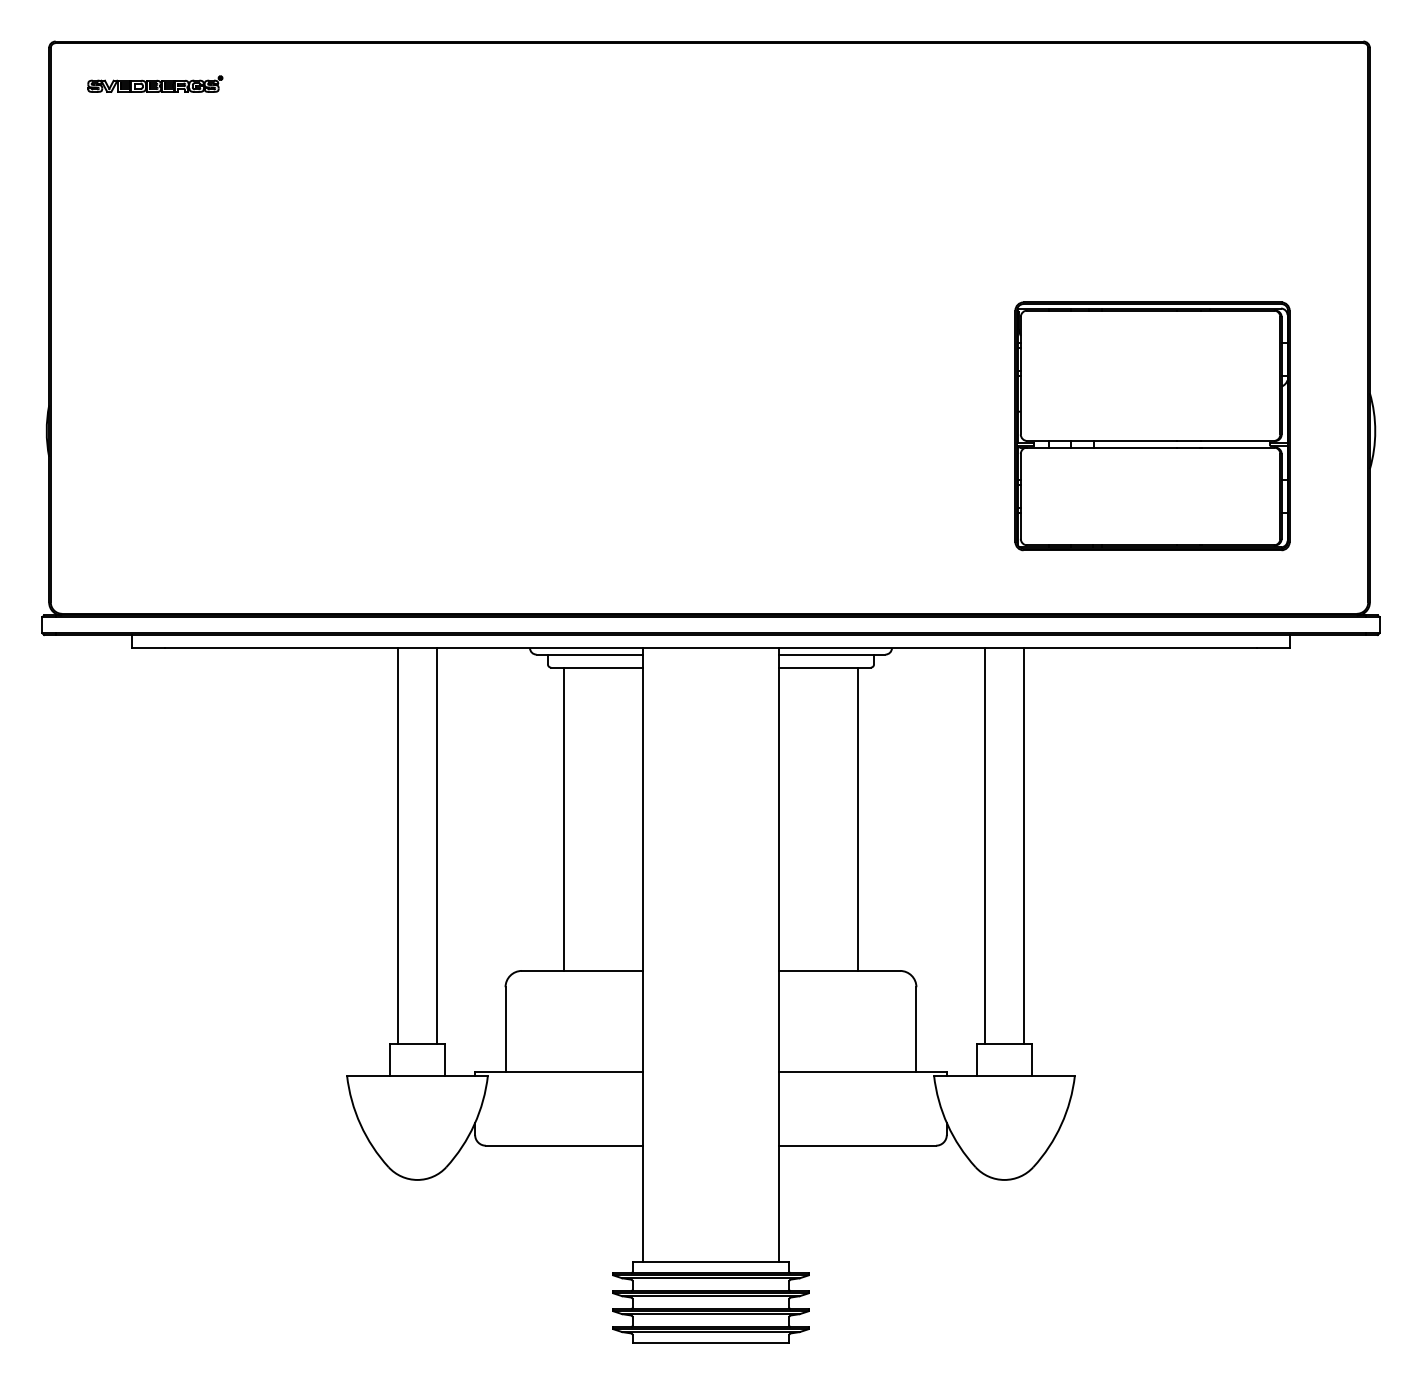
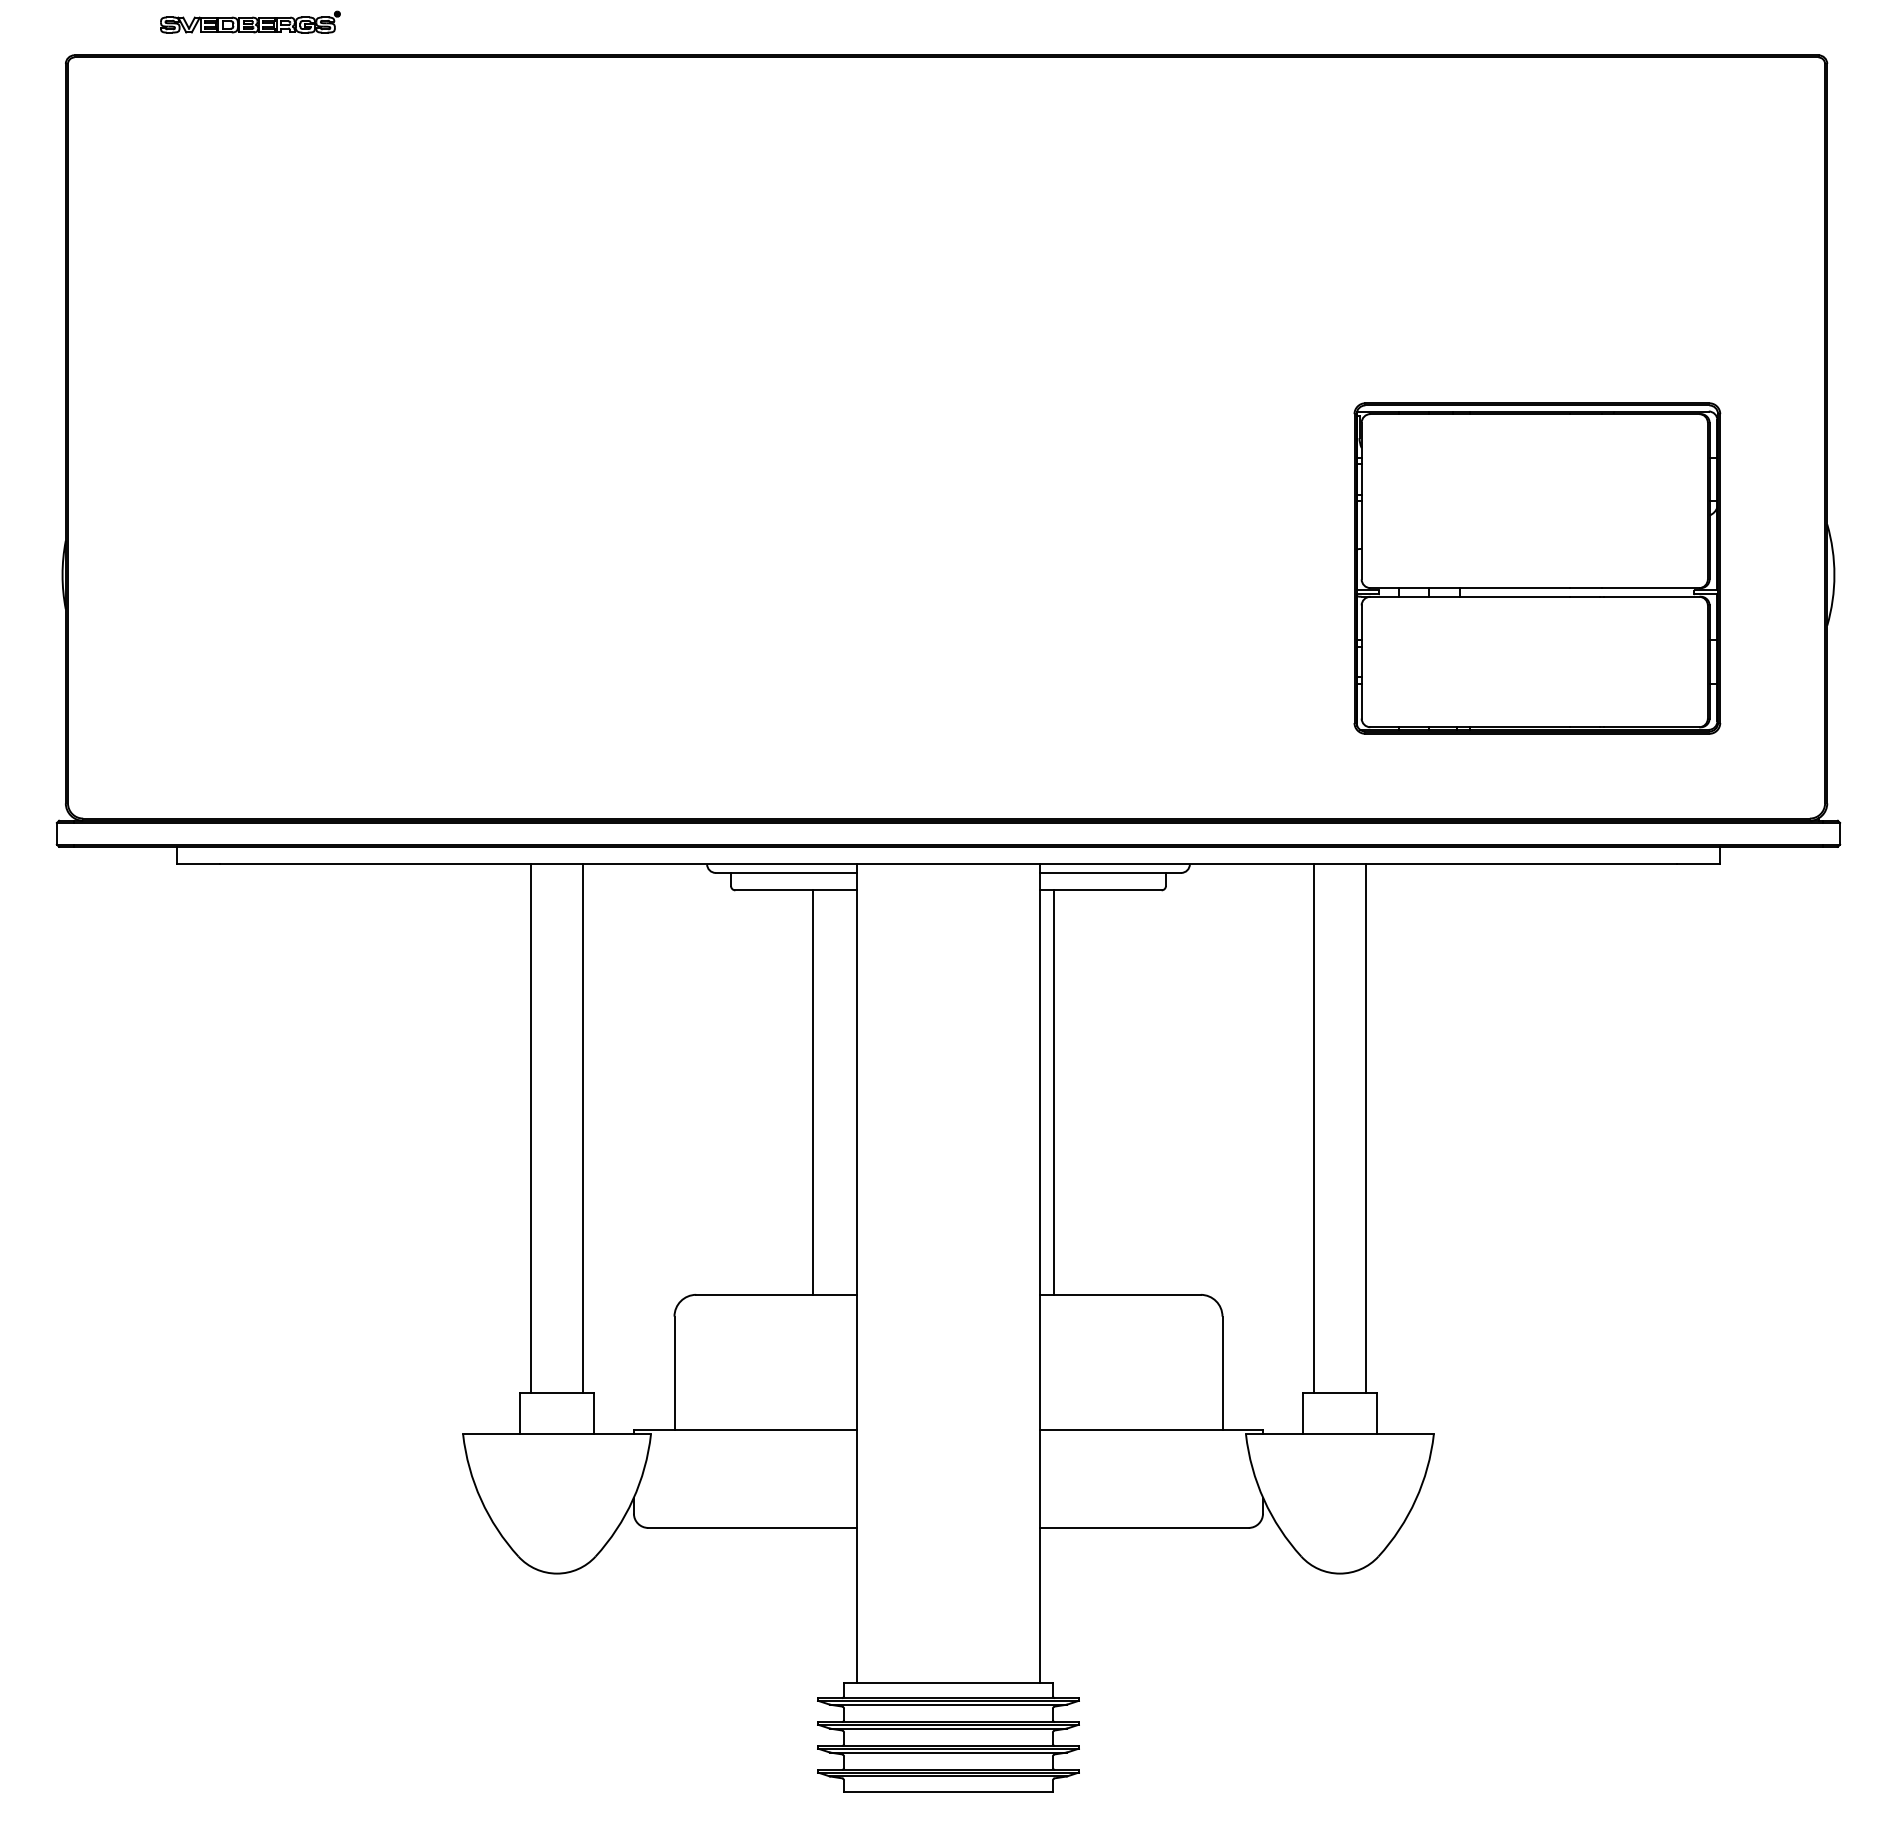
part: (155, 83) -> (250, 21), moved
line: (564, 819) -> (812, 1092), moved
line: (857, 819) -> (1054, 1092), moved

